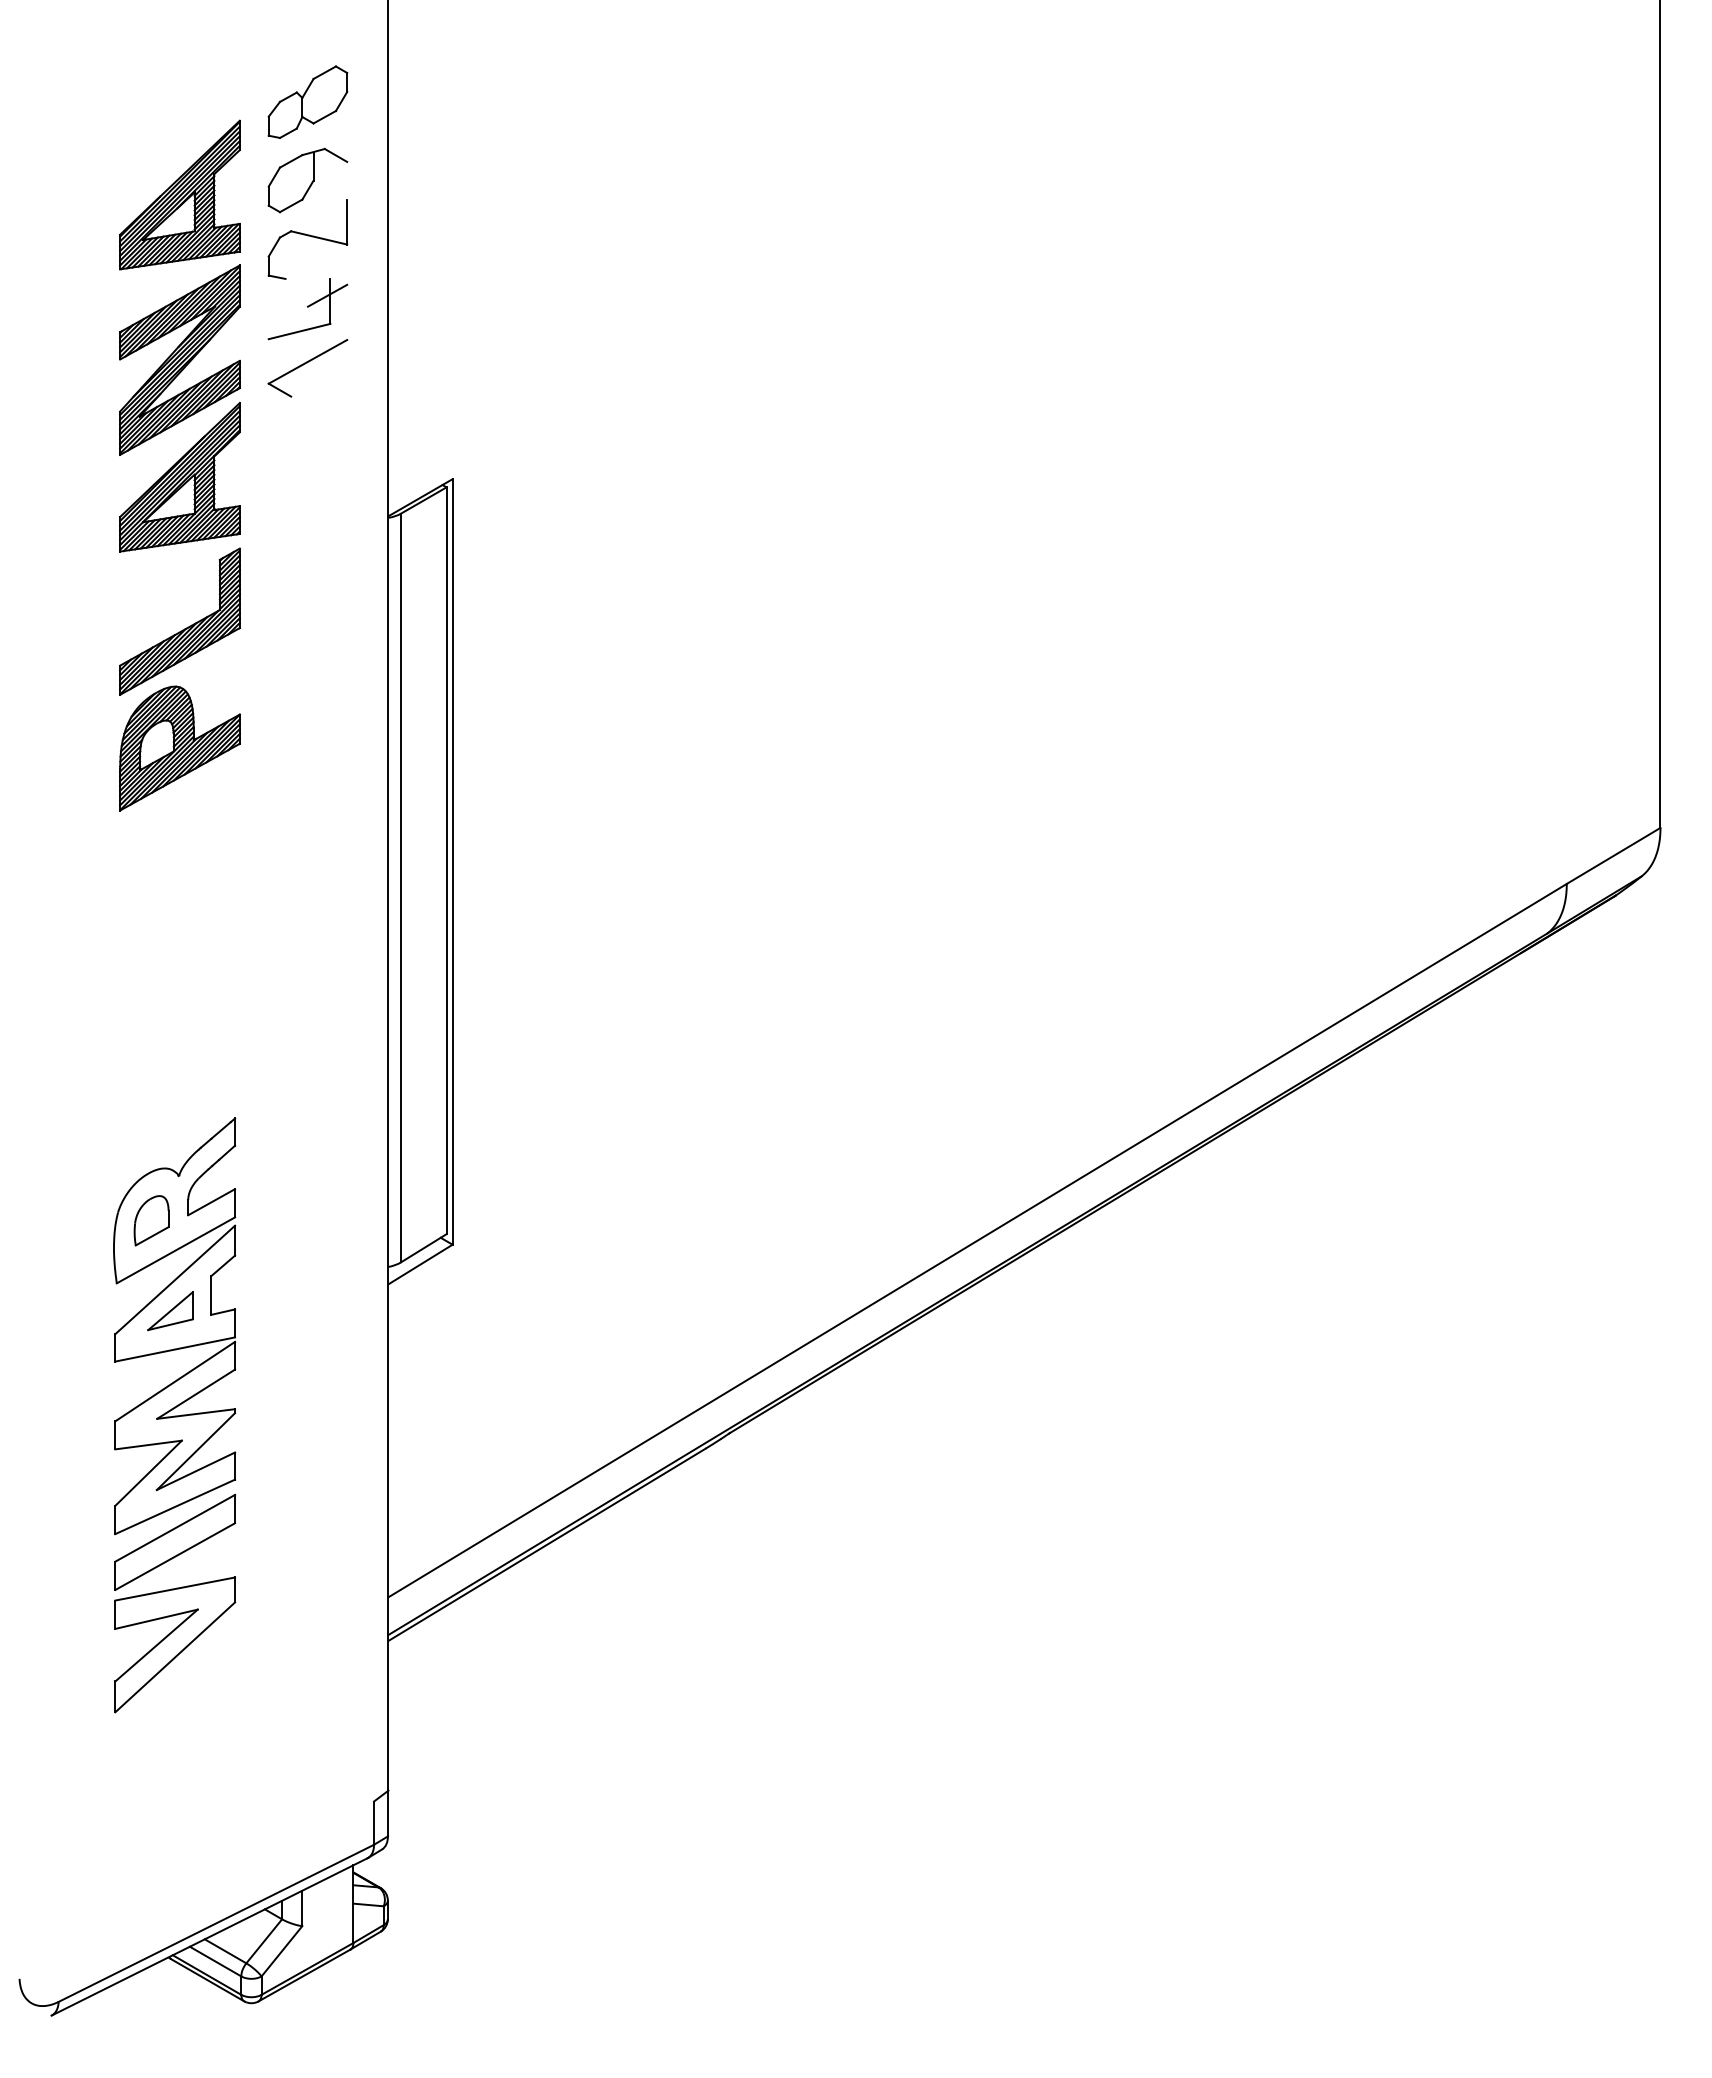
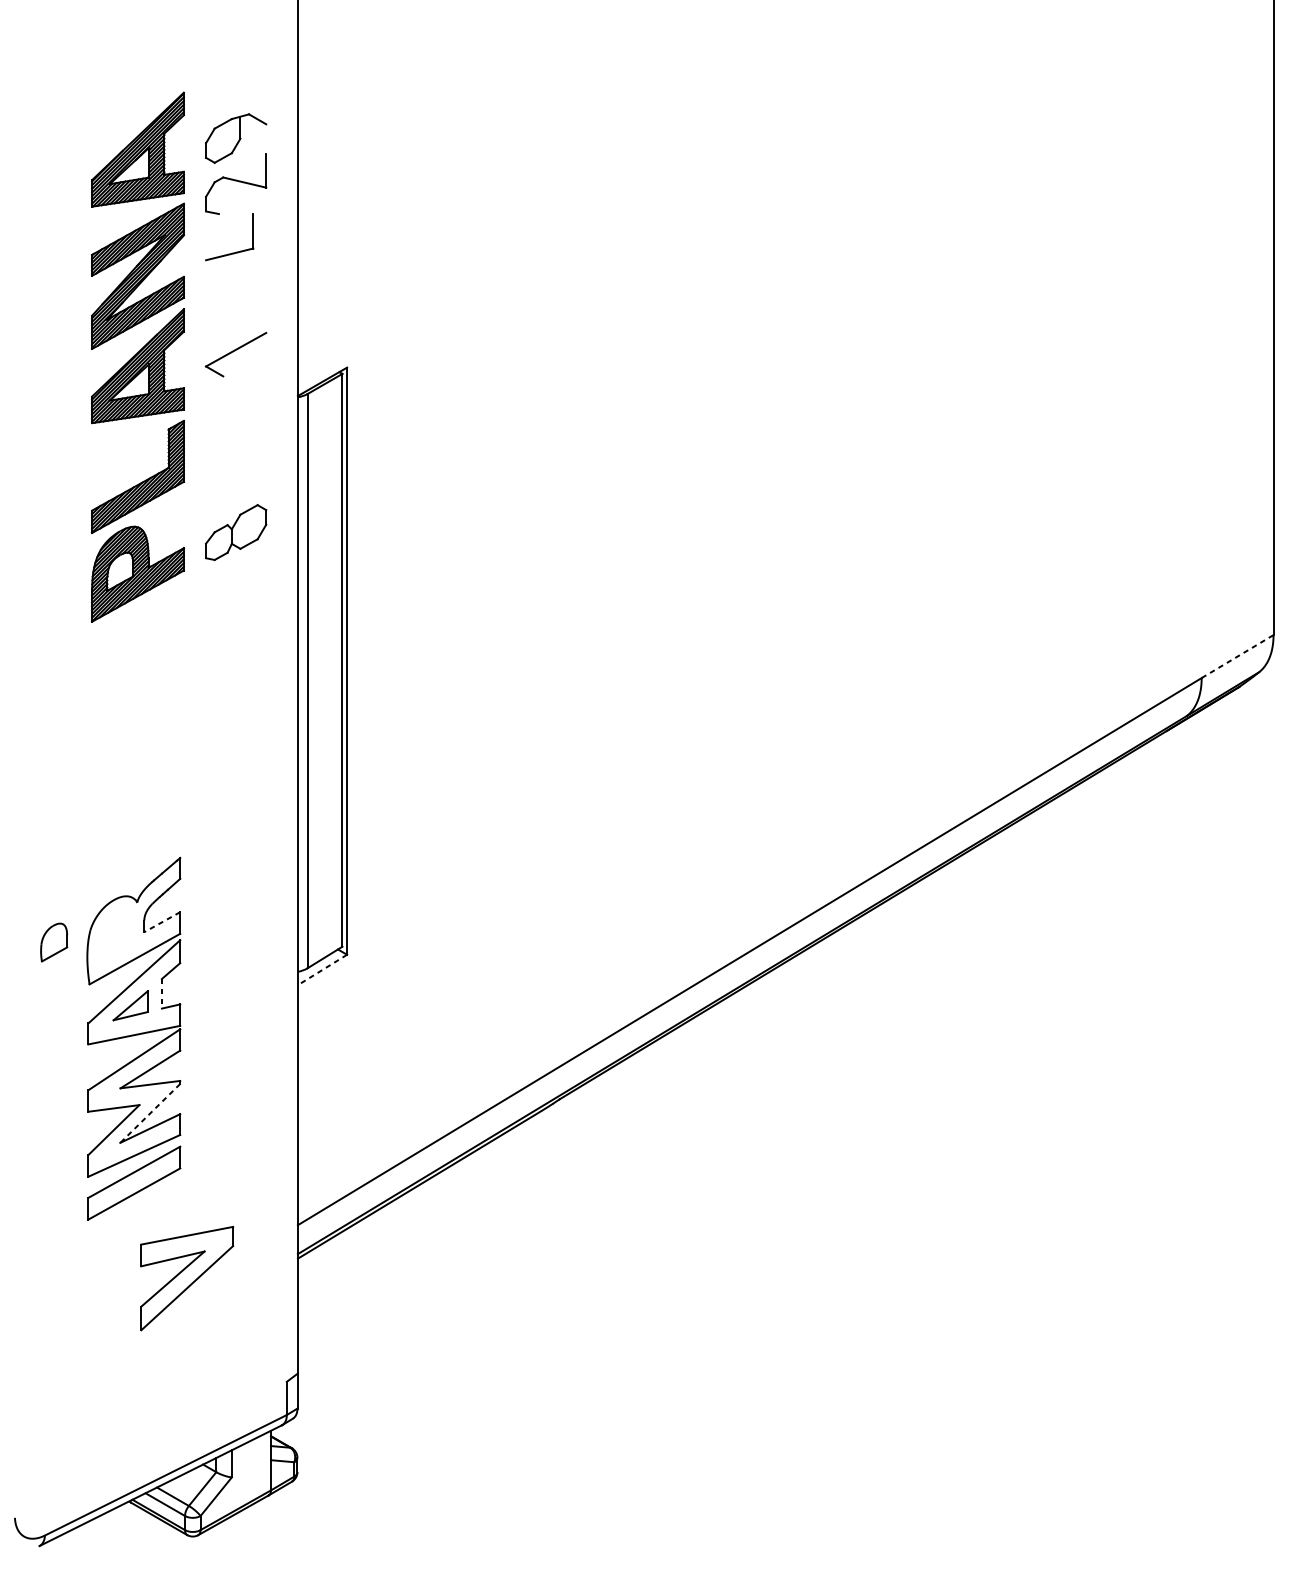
part: (307, 101) -> (235, 532), moved
line: (327, 295) -> (251, 226), removed
part: (307, 368) -> (235, 354), moved
line: (1613, 855) -> (1237, 656), solid -> dashed
line: (211, 1202) -> (162, 922), solid -> dashed
part: (151, 1220) -> (54, 942), moved
line: (420, 1264) -> (322, 969), solid -> dashed
line: (211, 1296) -> (162, 994), solid -> dashed
line: (195, 1451) -> (149, 1113), solid -> dashed
part: (175, 1644) -> (187, 1278), moved

